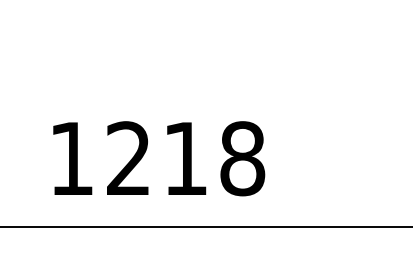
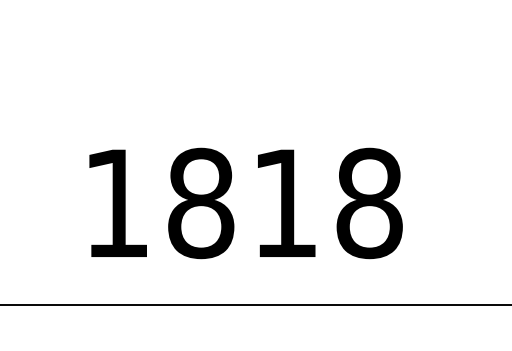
text: (128, 158) -> (200, 203), 1218 -> 1818

